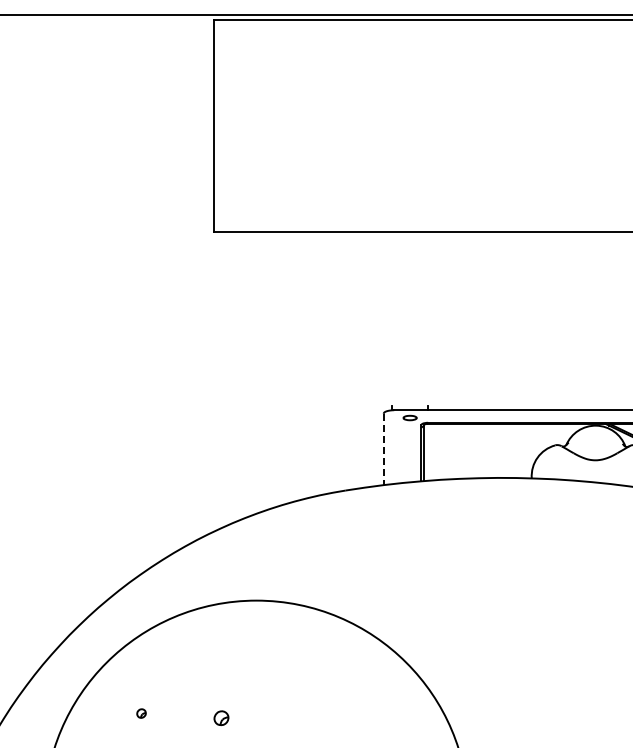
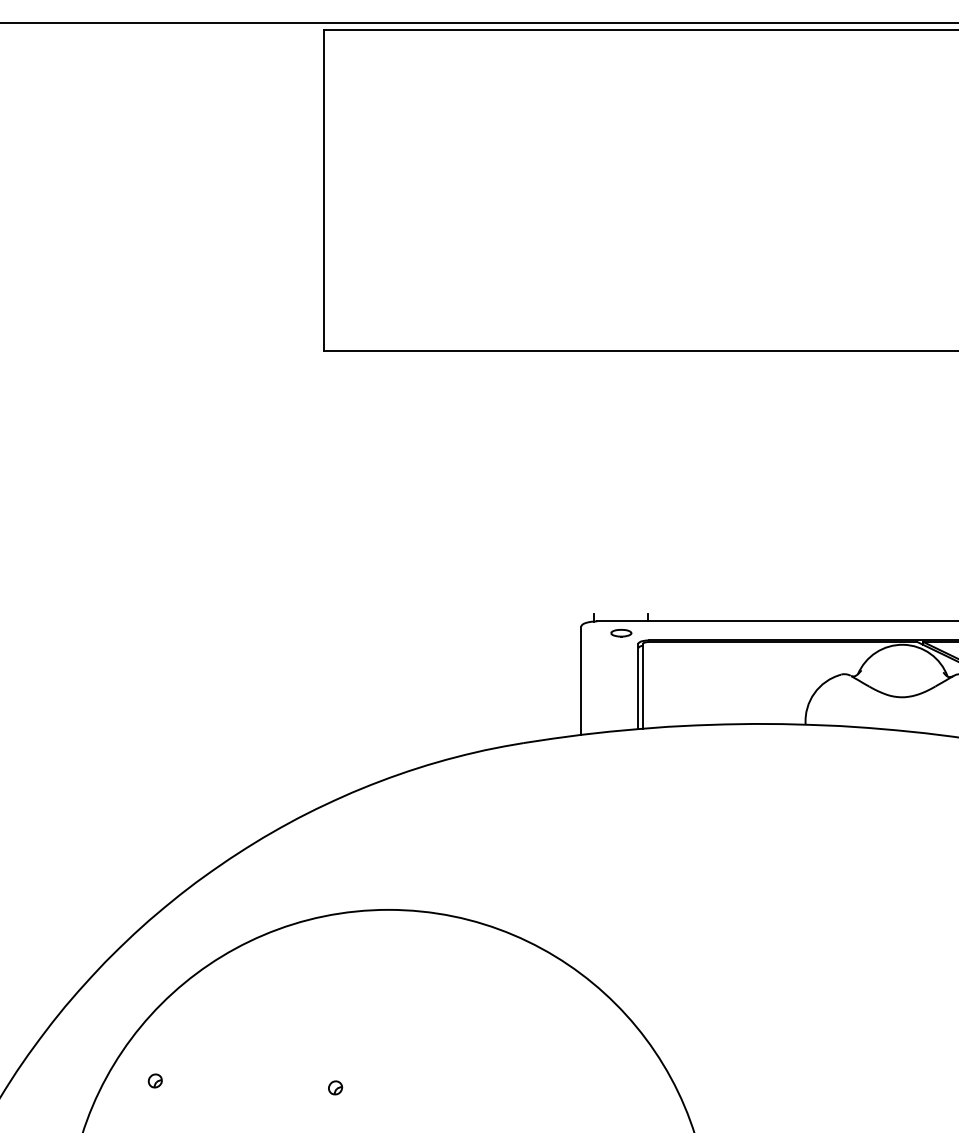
line: (383, 449) -> (581, 680), dashed -> solid
part: (141, 713) -> (155, 1080), moved
part: (221, 717) -> (335, 1086), size x0.62

